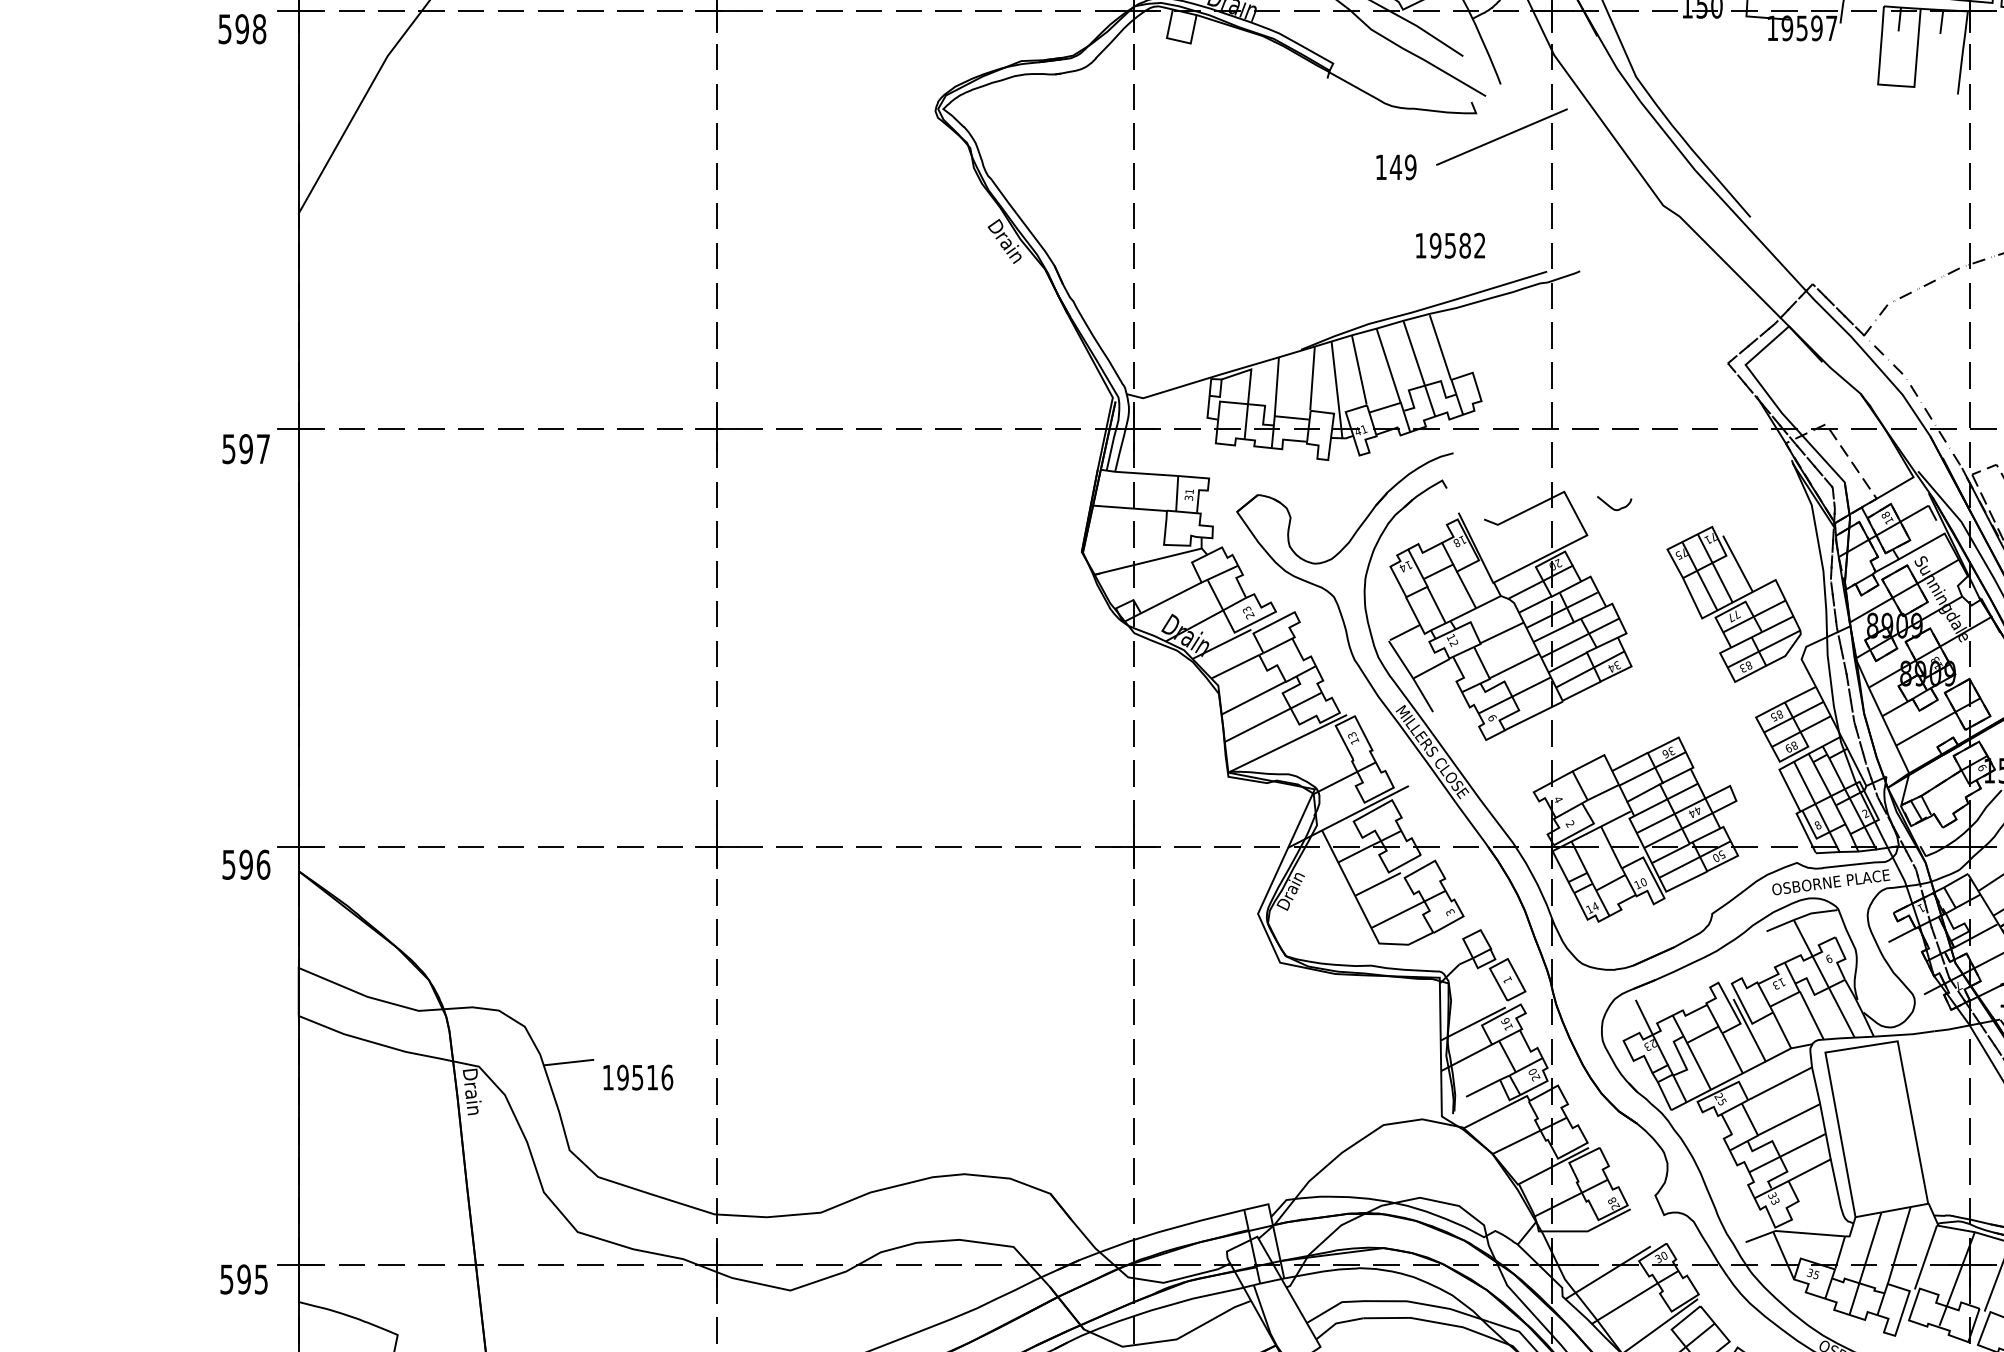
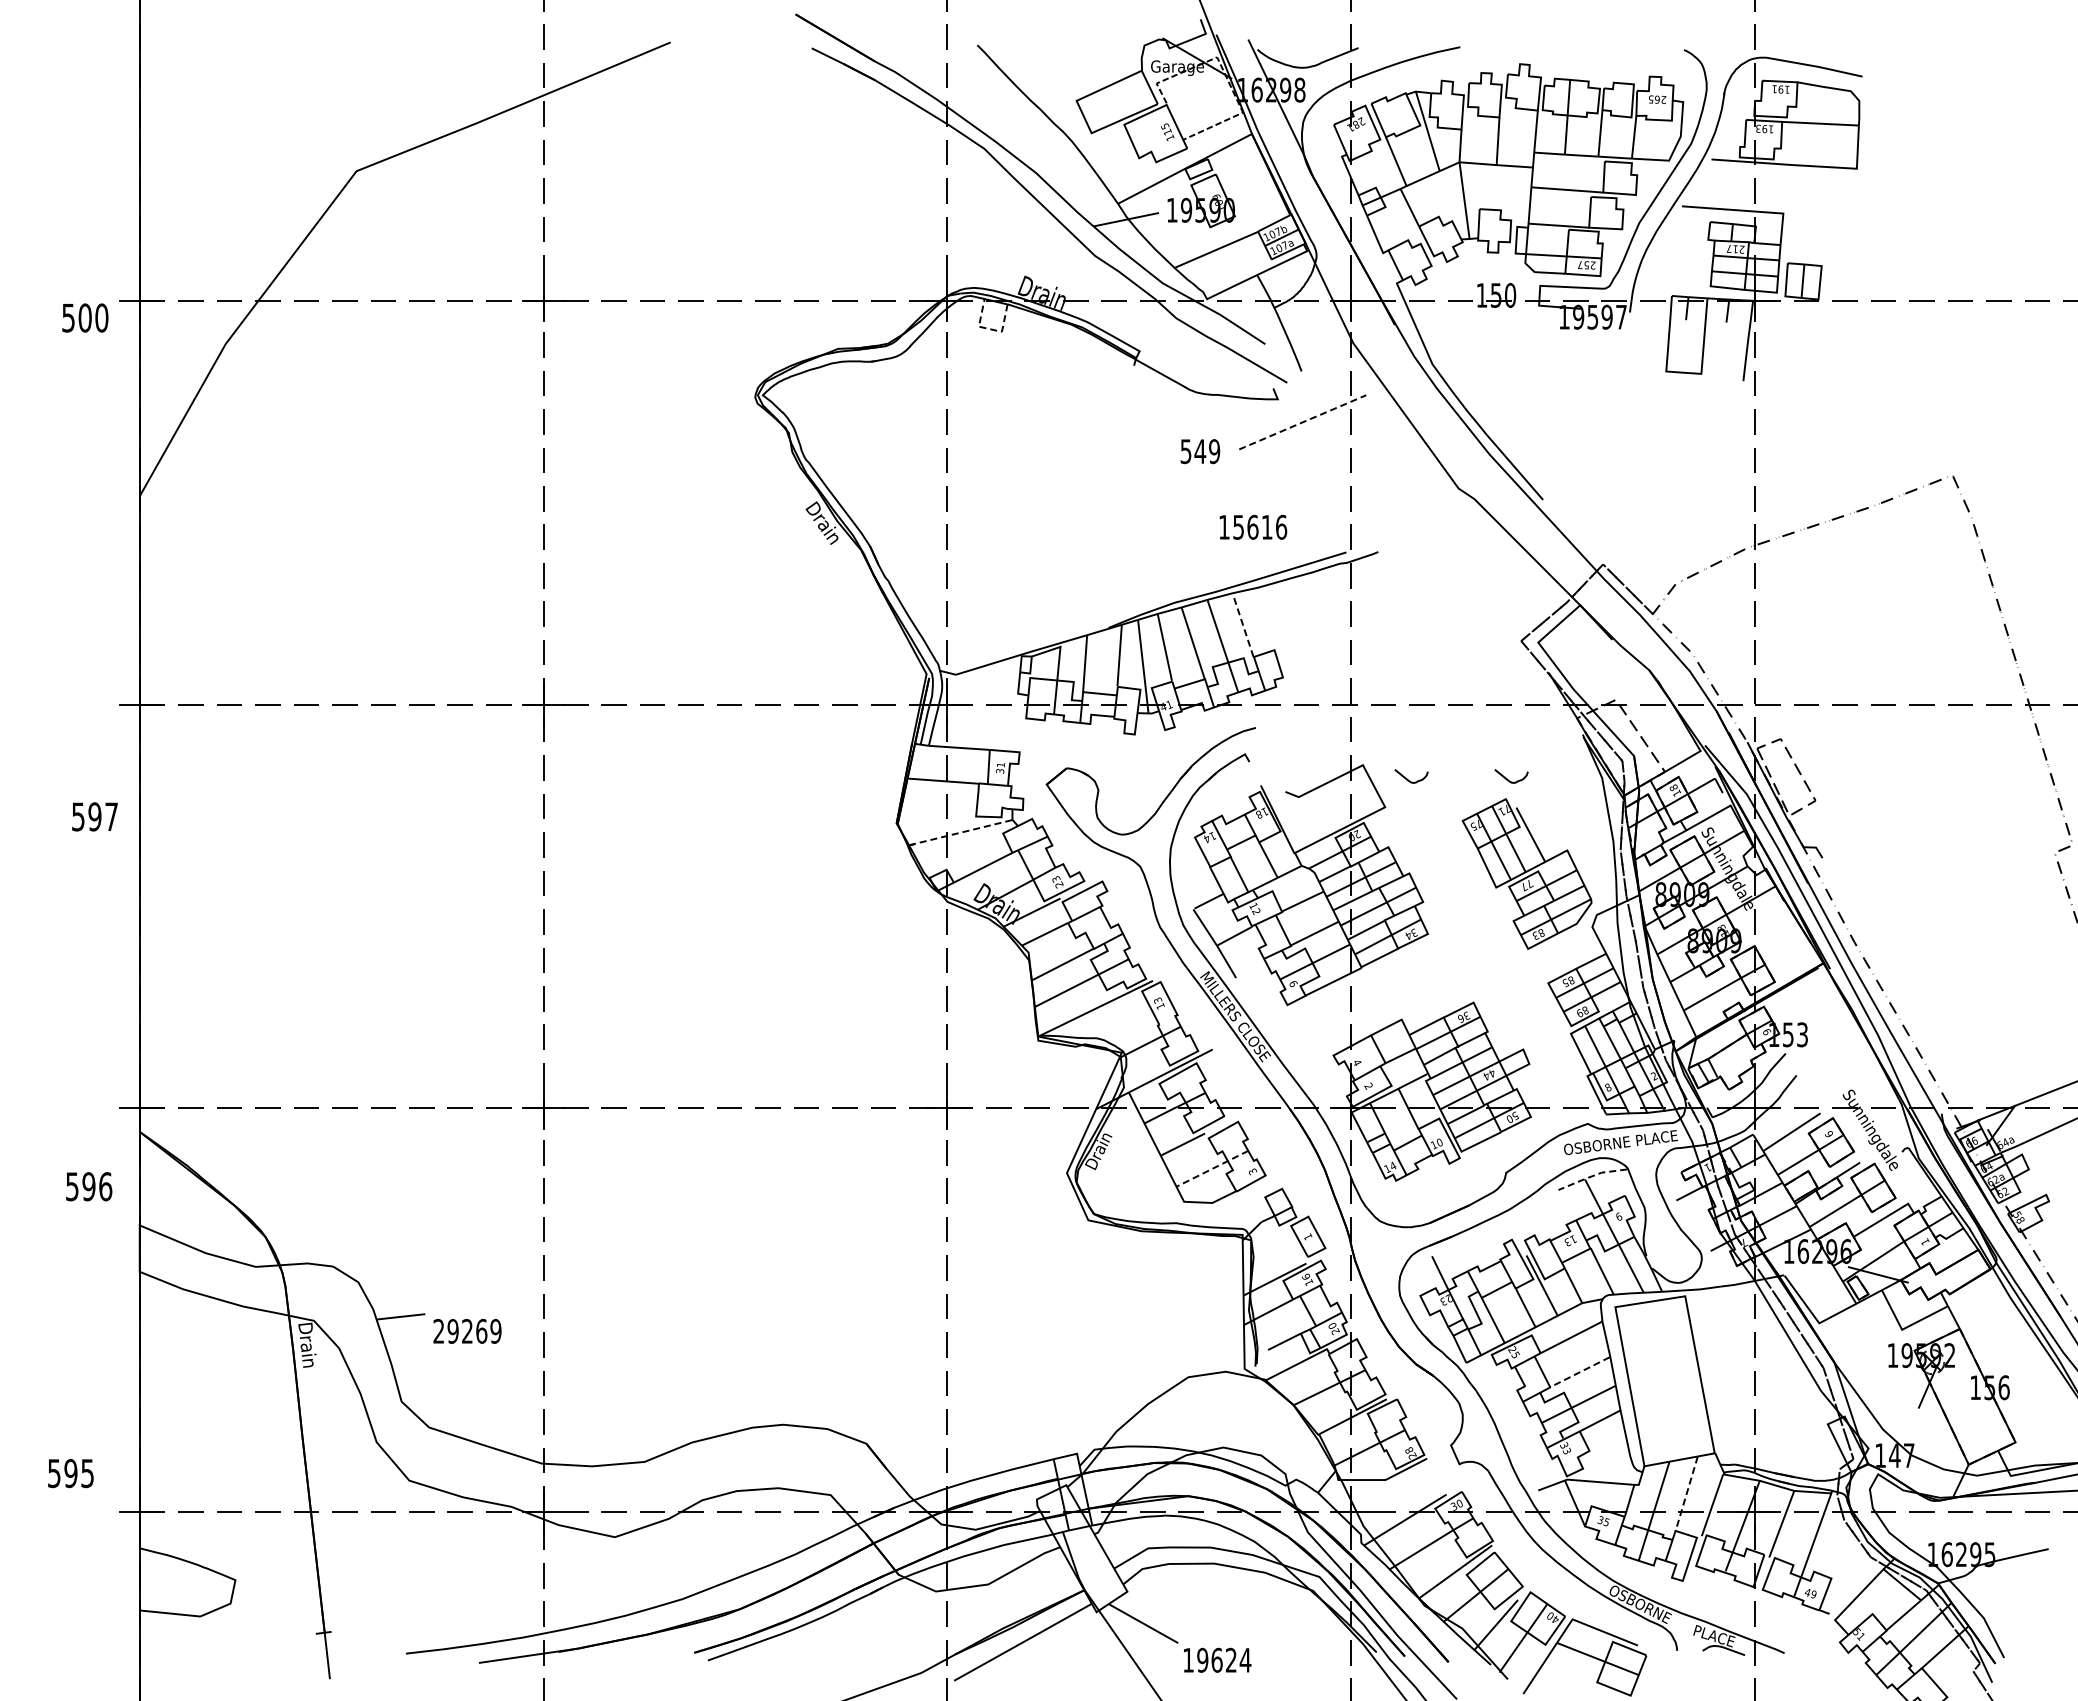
text: (250, 28) -> (93, 317), 598 -> 500
line: (1178, 41) -> (990, 329), solid -> dashed
line: (1502, 137) -> (1303, 422), solid -> dashed
text: (1380, 167) -> (1185, 451), 149 -> 549
text: (1458, 244) -> (1260, 526), 19582 -> 15616
line: (1440, 347) -> (1243, 625), solid -> dashed
text: (245, 448) -> (94, 816), moved
curve: (1716, 507) -> (1510, 780), added
line: (1146, 561) -> (959, 832), solid -> dashed
text: (246, 864) -> (89, 1186), moved
line: (1408, 909) -> (1212, 1168), solid -> dashed
line: (1800, 917) -> (1591, 1176), solid -> dashed
text: (637, 1076) -> (467, 1330), 19516 -> 29269
line: (1788, 1120) -> (1579, 1372), solid -> dashed
line: (1898, 1245) -> (1686, 1493), solid -> dashed
text: (243, 1279) -> (70, 1473), moved

